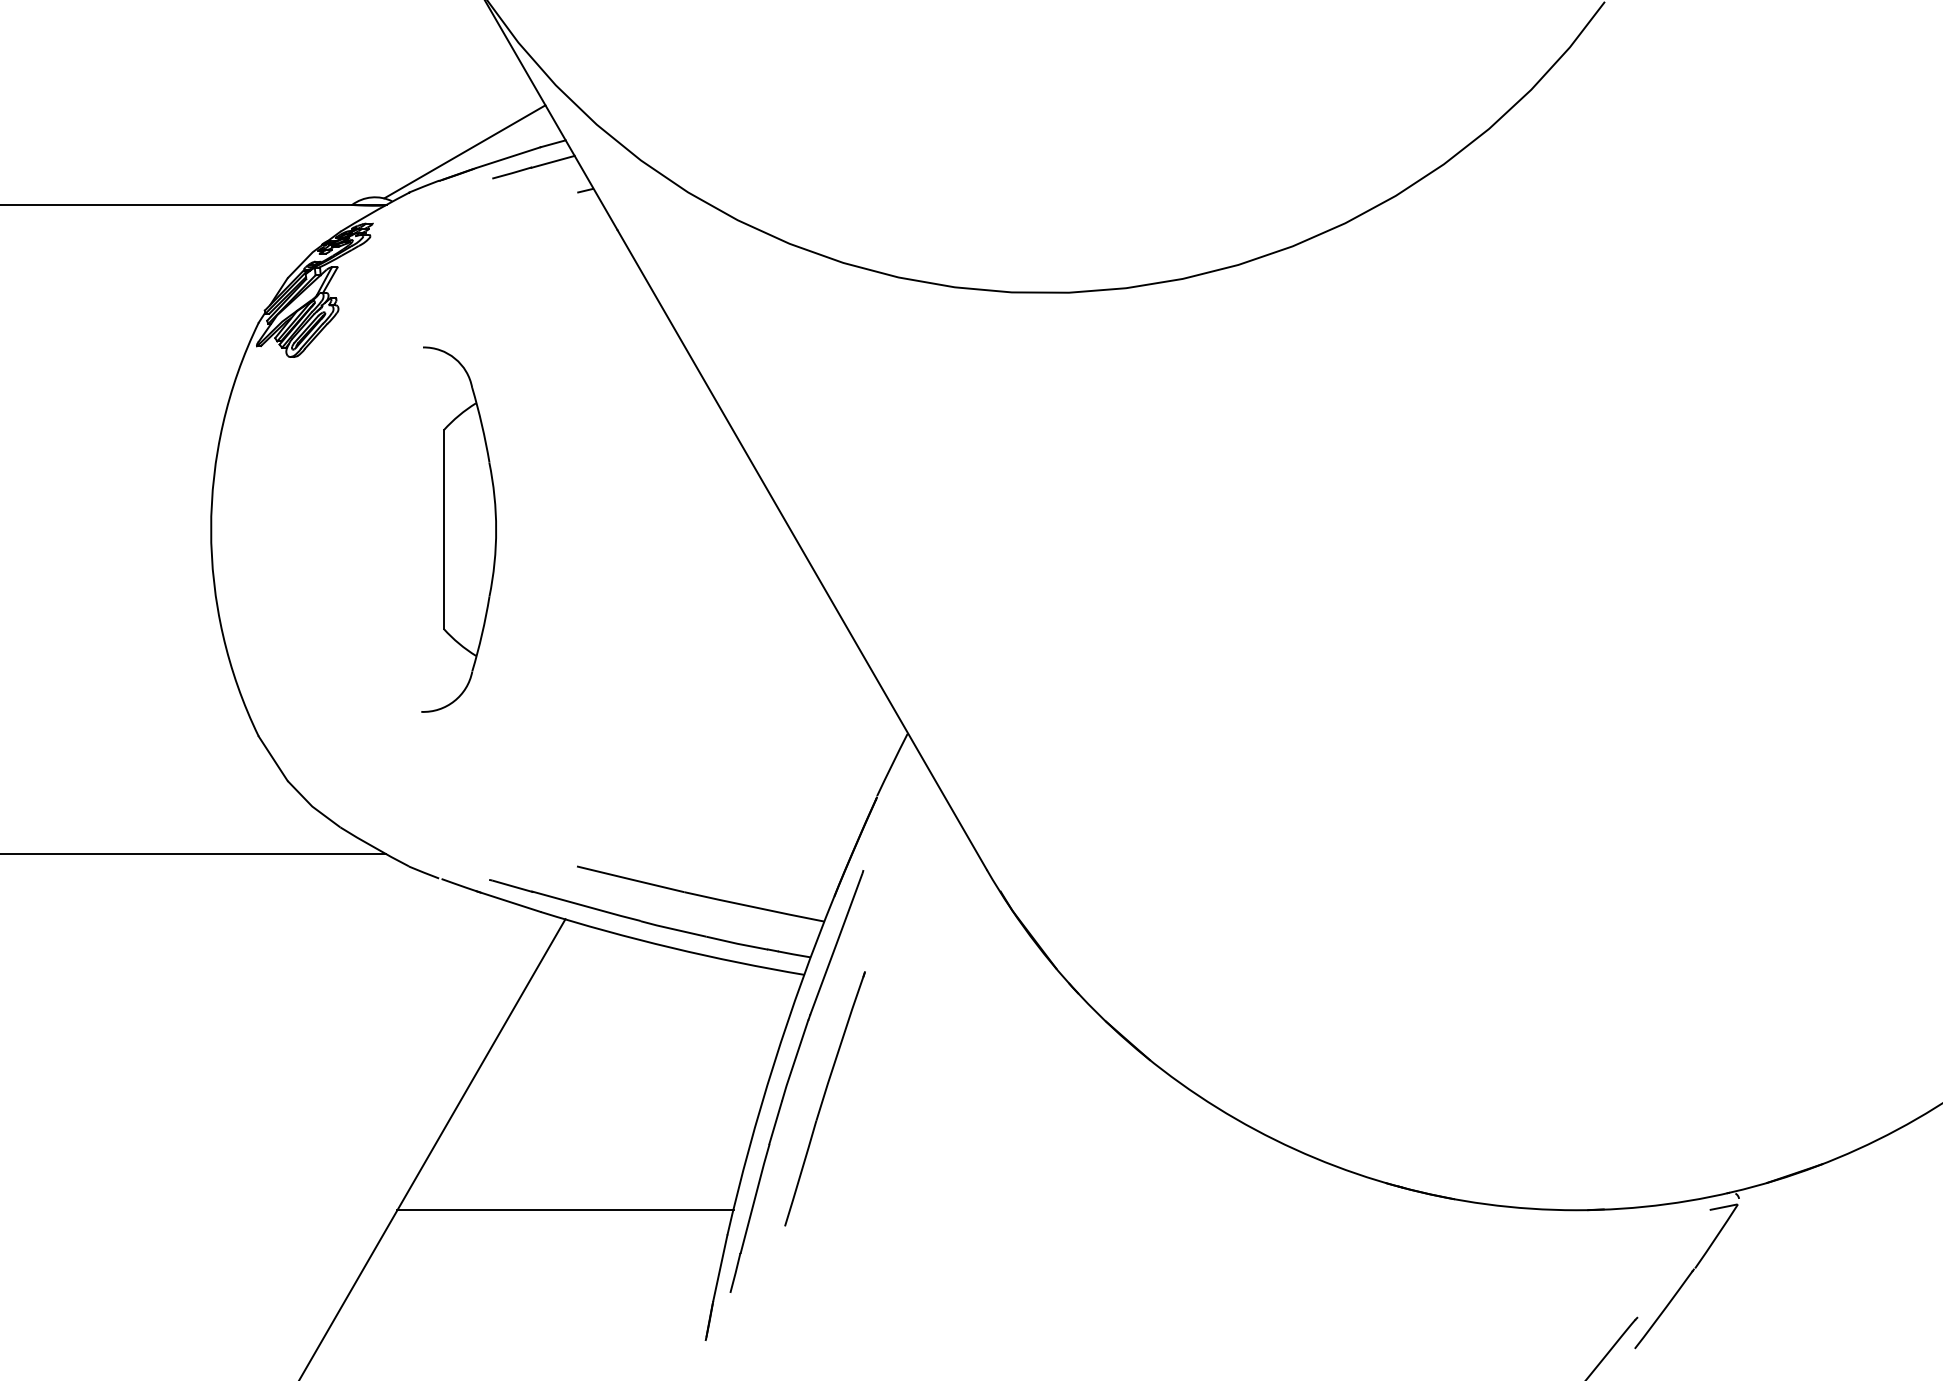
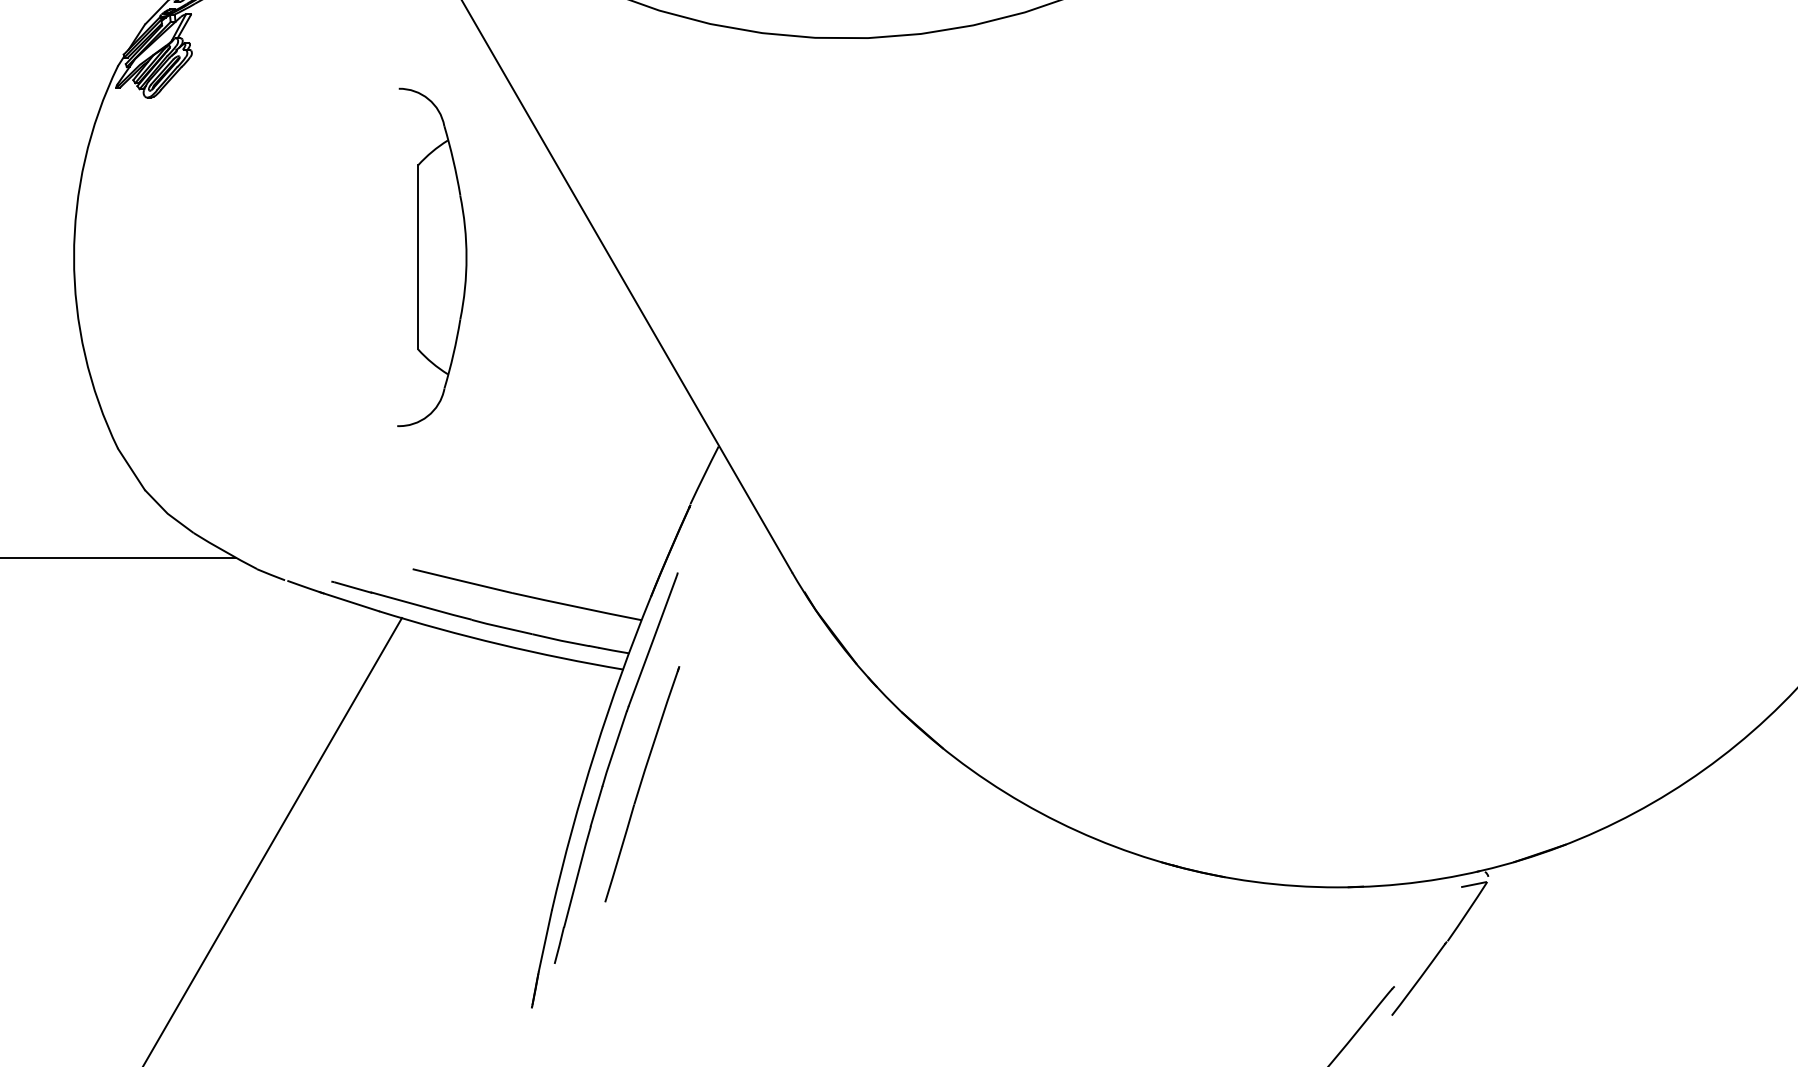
part: (458, 529) -> (431, 257), moved
line: (565, 1210) -> (402, 887), removed

